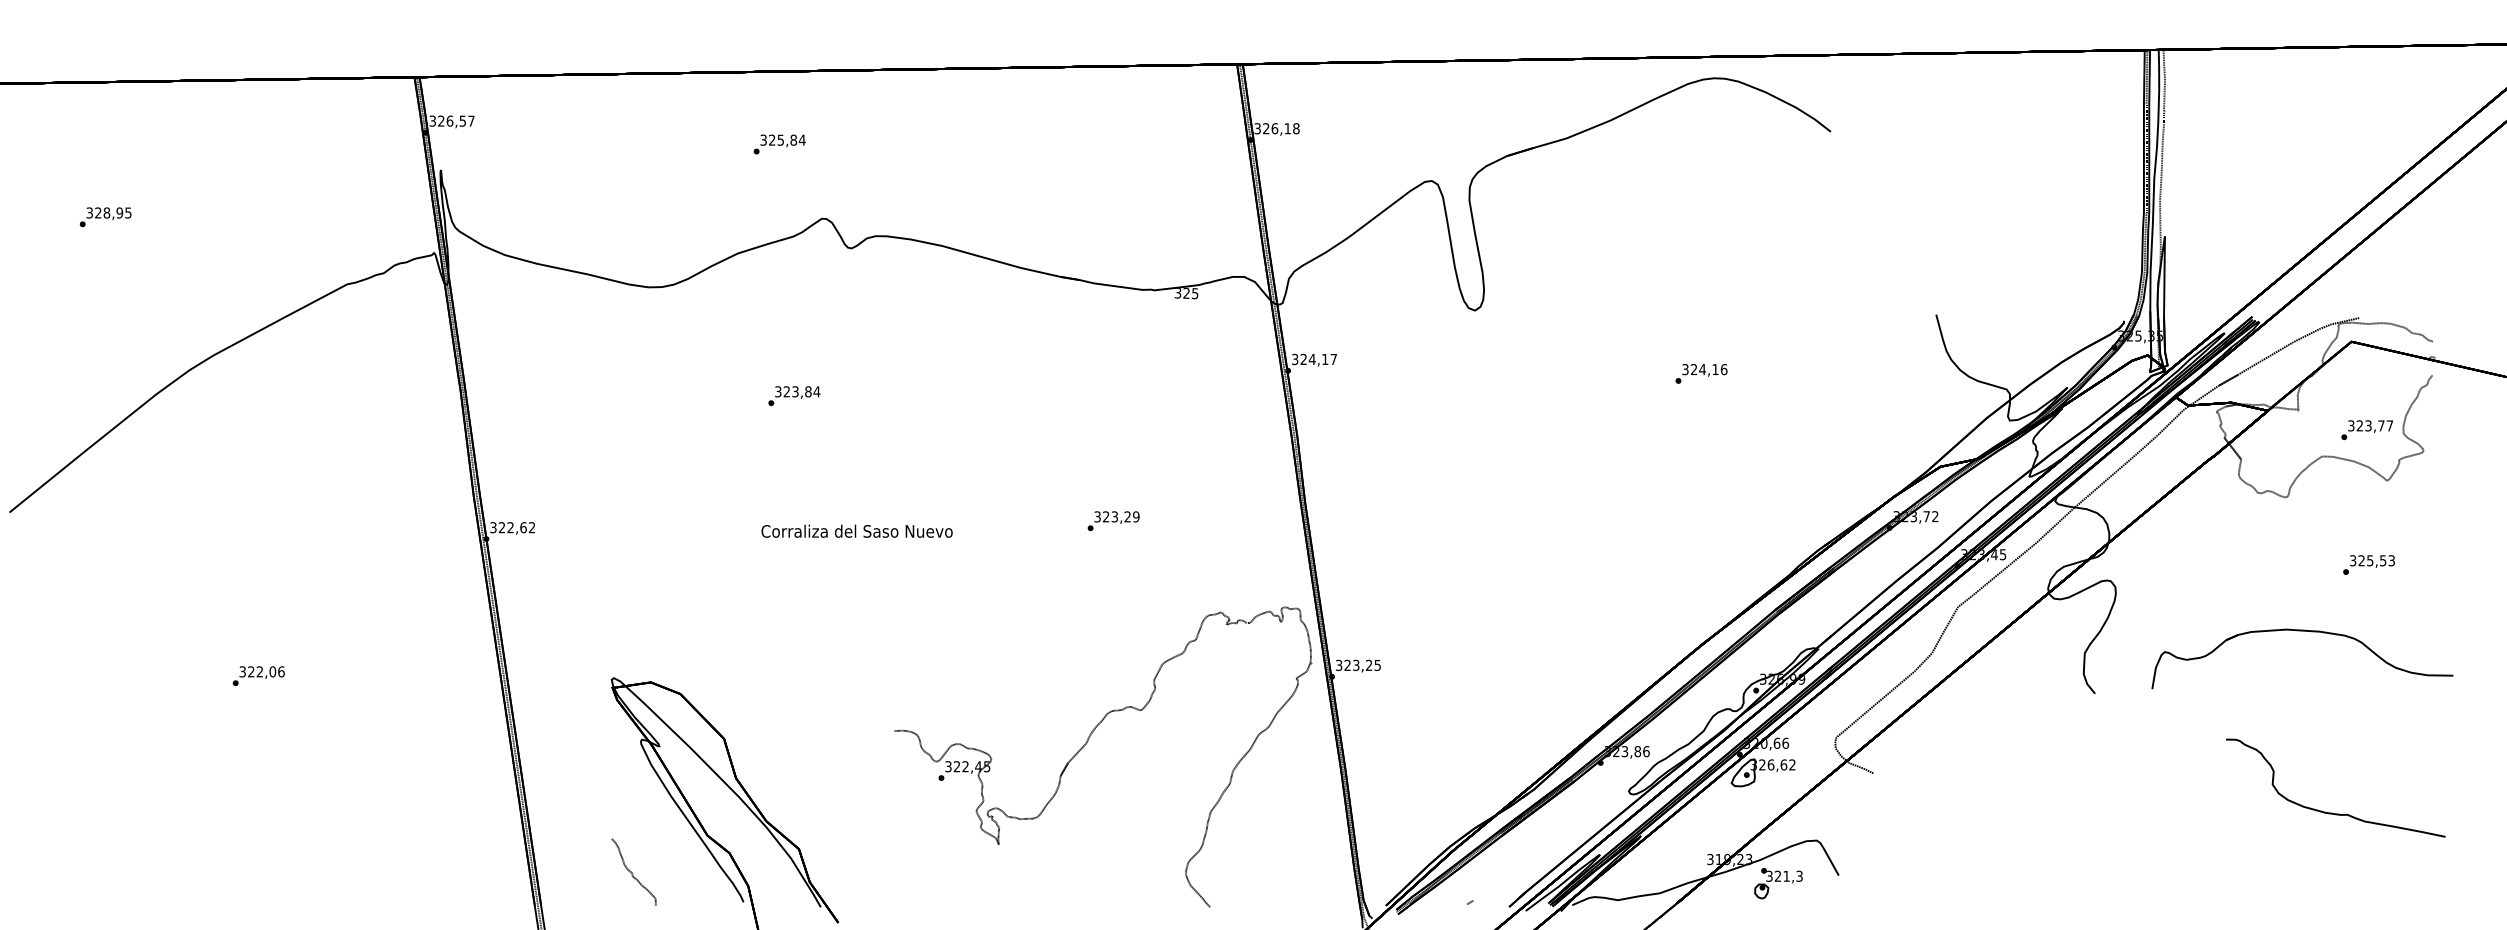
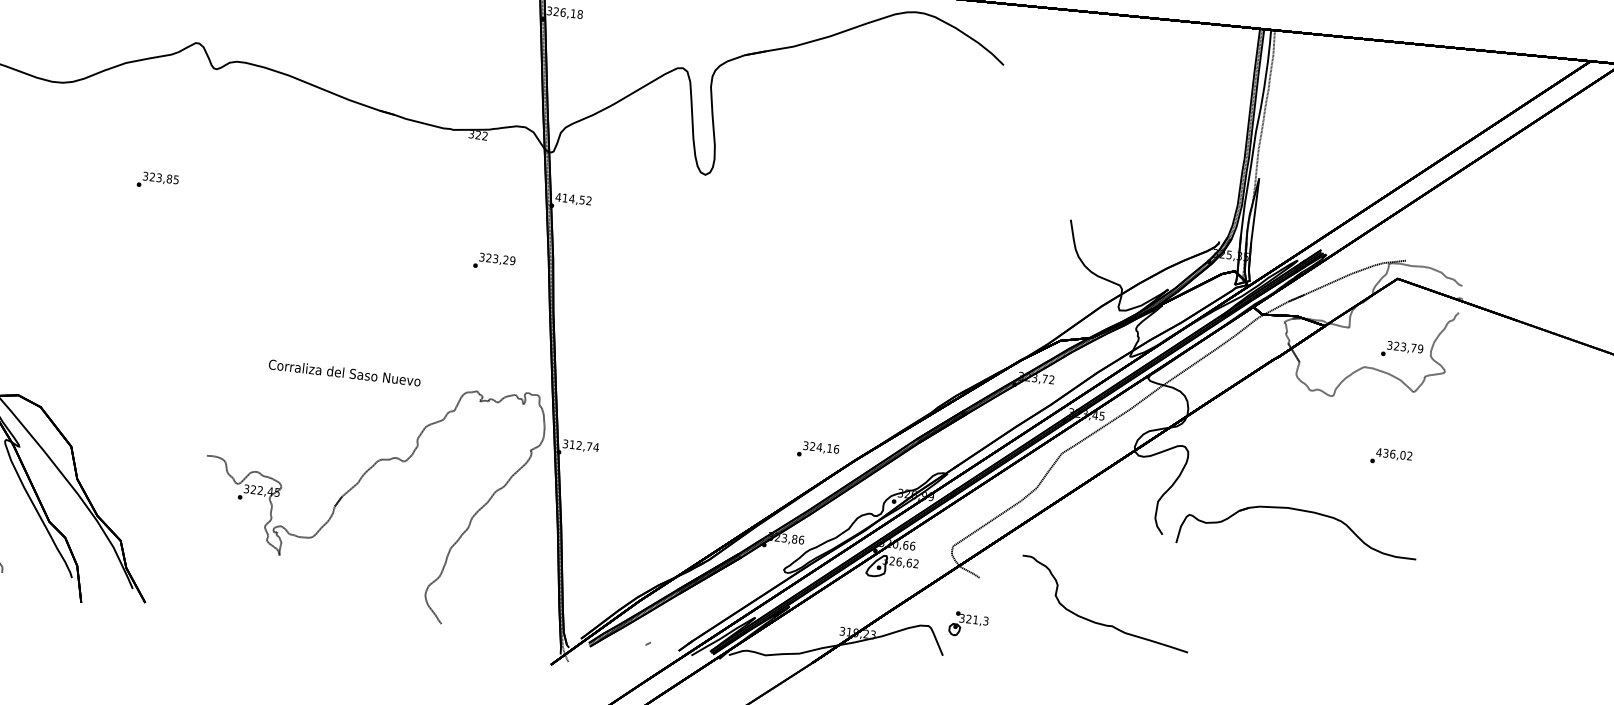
text: (1195, 293) -> (485, 136), 325 -> 322
text: (1313, 359) -> (572, 199), 324,17 -> 414,52
text: (1701, 373) -> (818, 450), moved
text: (816, 391) -> (175, 179), 323,84 -> 323,85
text: (2389, 425) -> (1420, 348), 323,77 -> 323,79
text: (1113, 521) -> (494, 262), moved
text: (856, 530) -> (344, 372), moved
text: (2371, 560) -> (1393, 454), 325,53 -> 436,02
part: (2302, 631) -> (1300, 510), moved
text: (1362, 665) -> (584, 446), 323,25 -> 312,74
curve: (2332, 812) -> (1100, 623), moved
part: (1778, 883) -> (968, 624), moved

